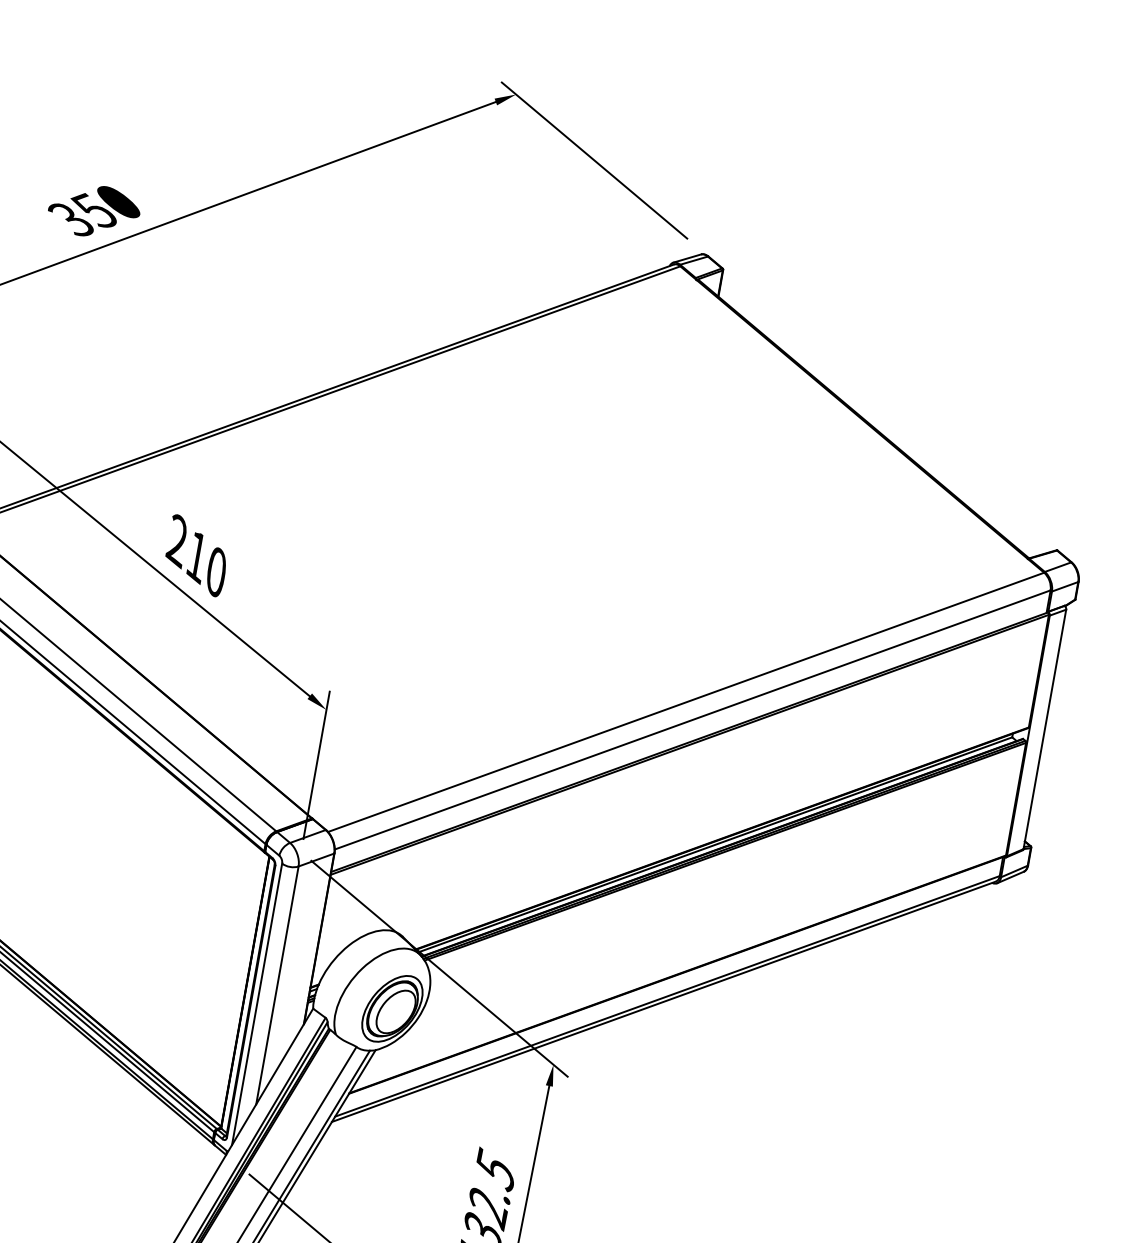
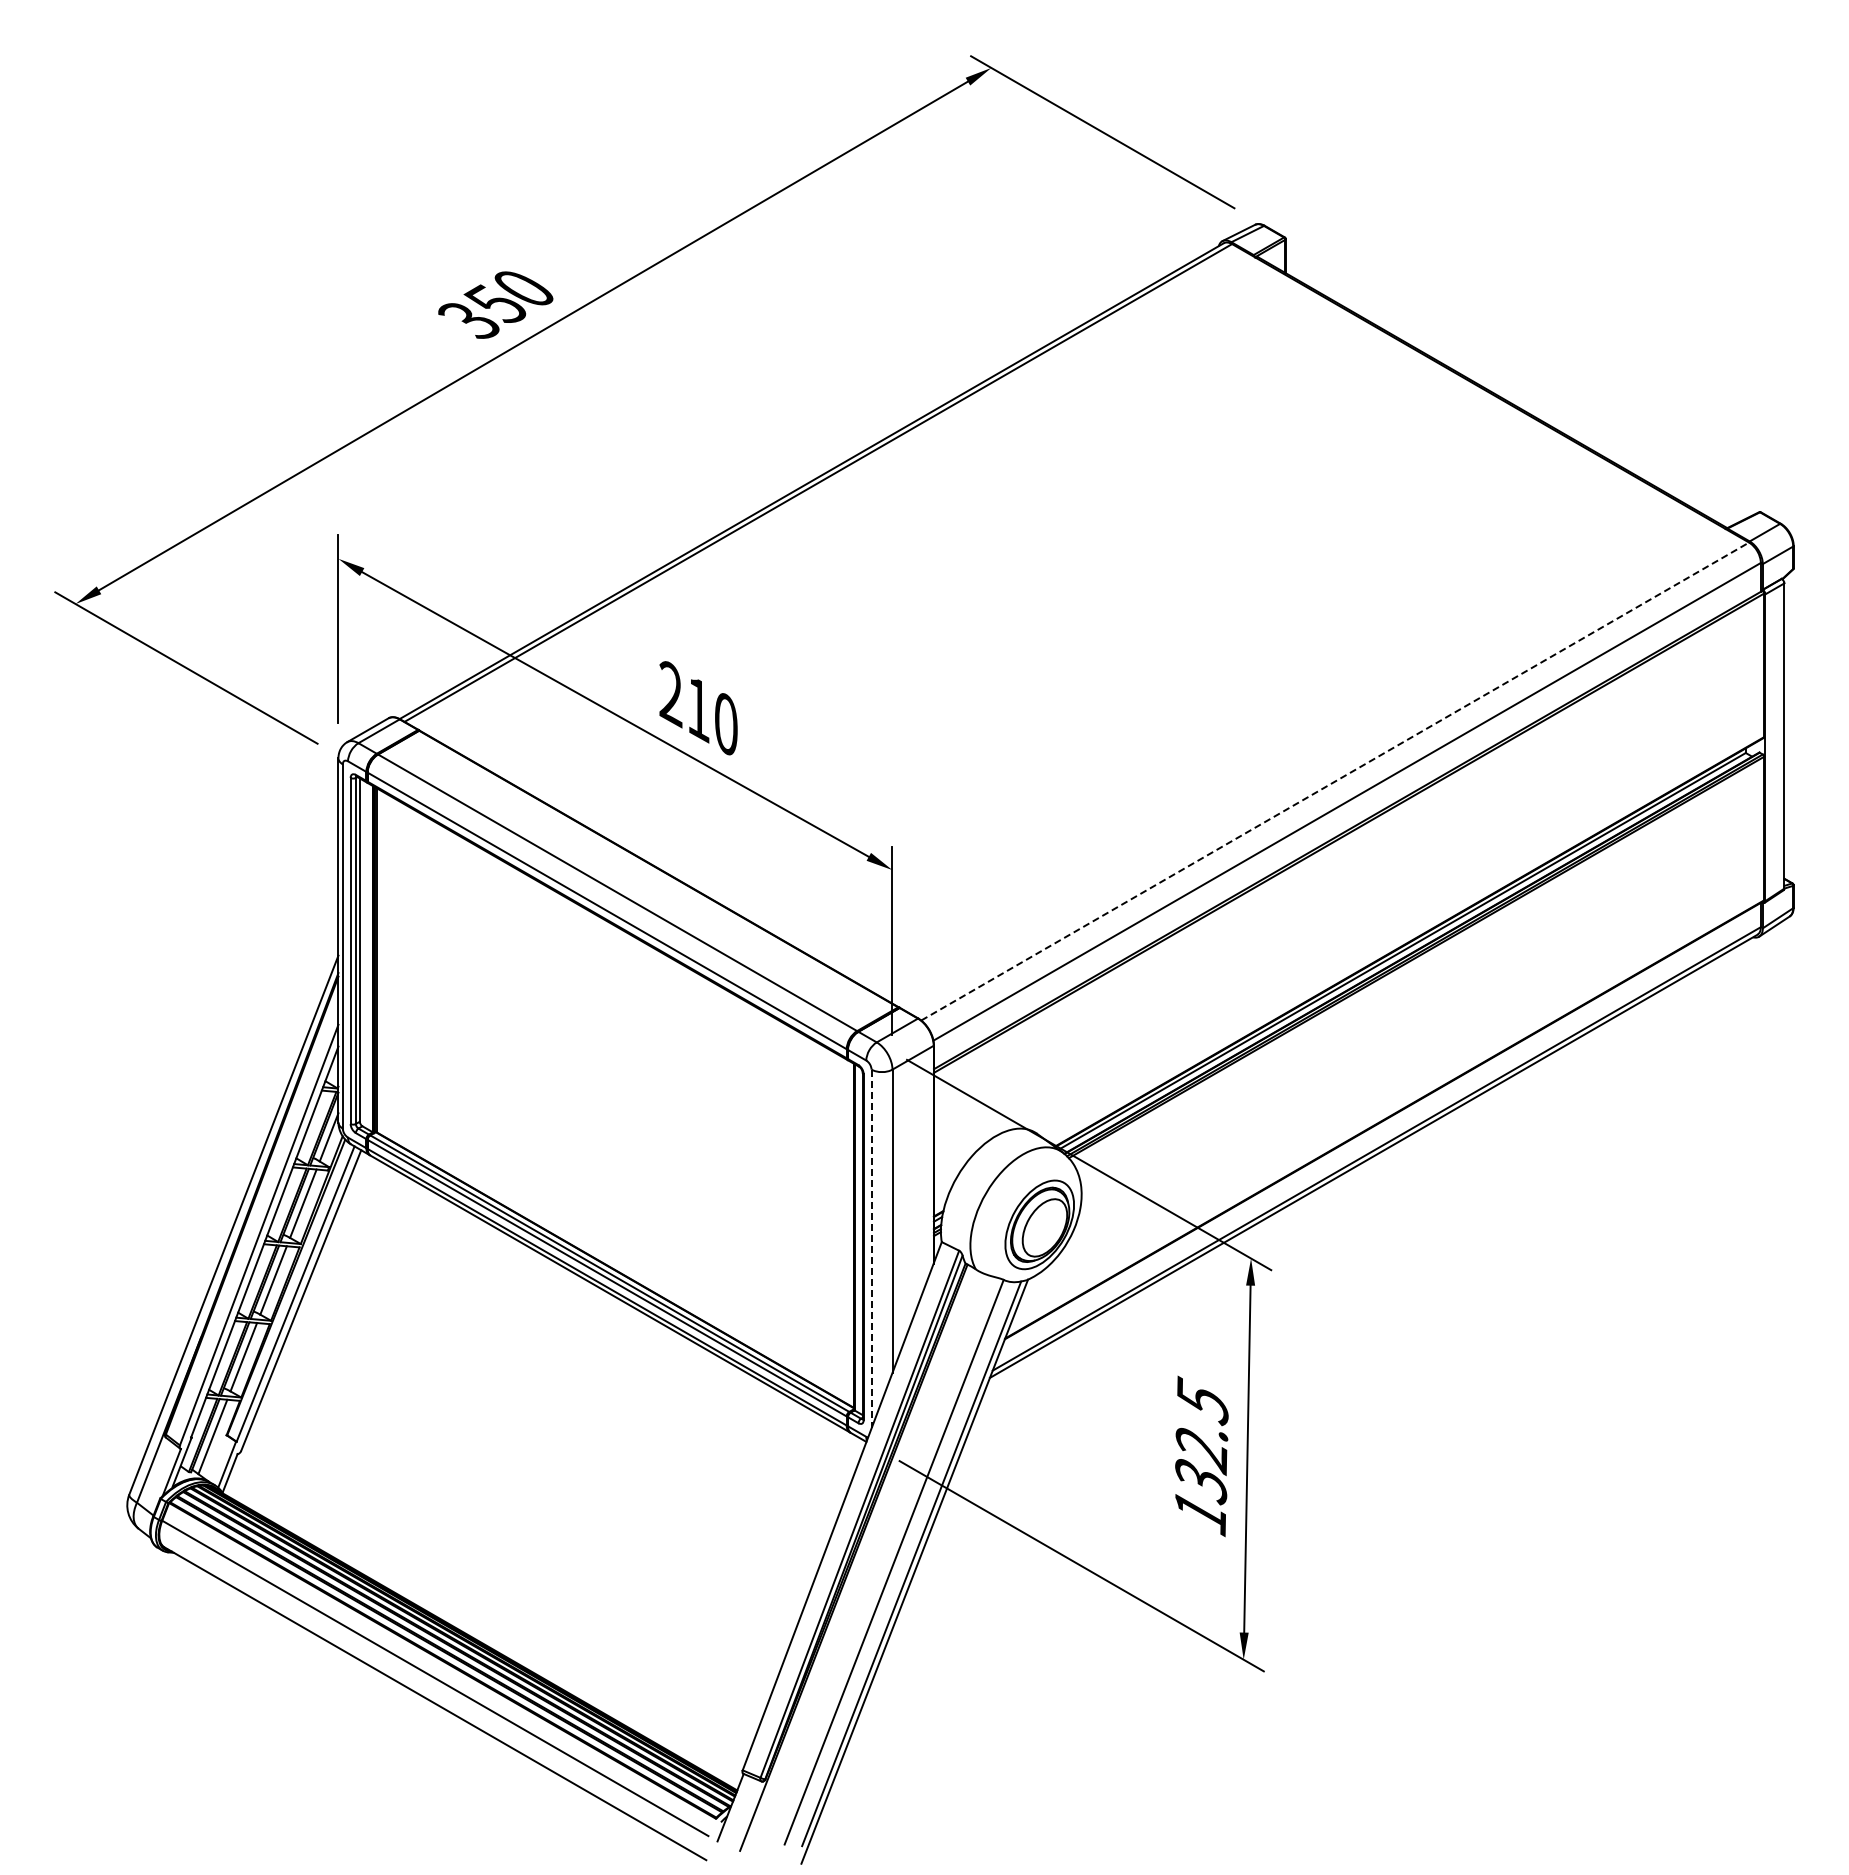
line: (686, 702) -> (1335, 781), solid -> dashed
line: (257, 1004) -> (871, 1249), solid -> dashed

